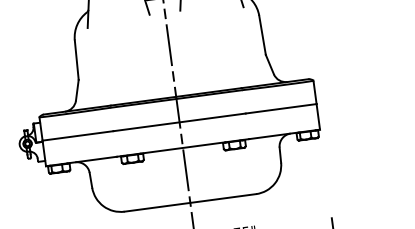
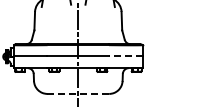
line: (280, 109) -> (125, 56), solid -> dashed
line: (190, 201) -> (78, 93), solid -> dashed

